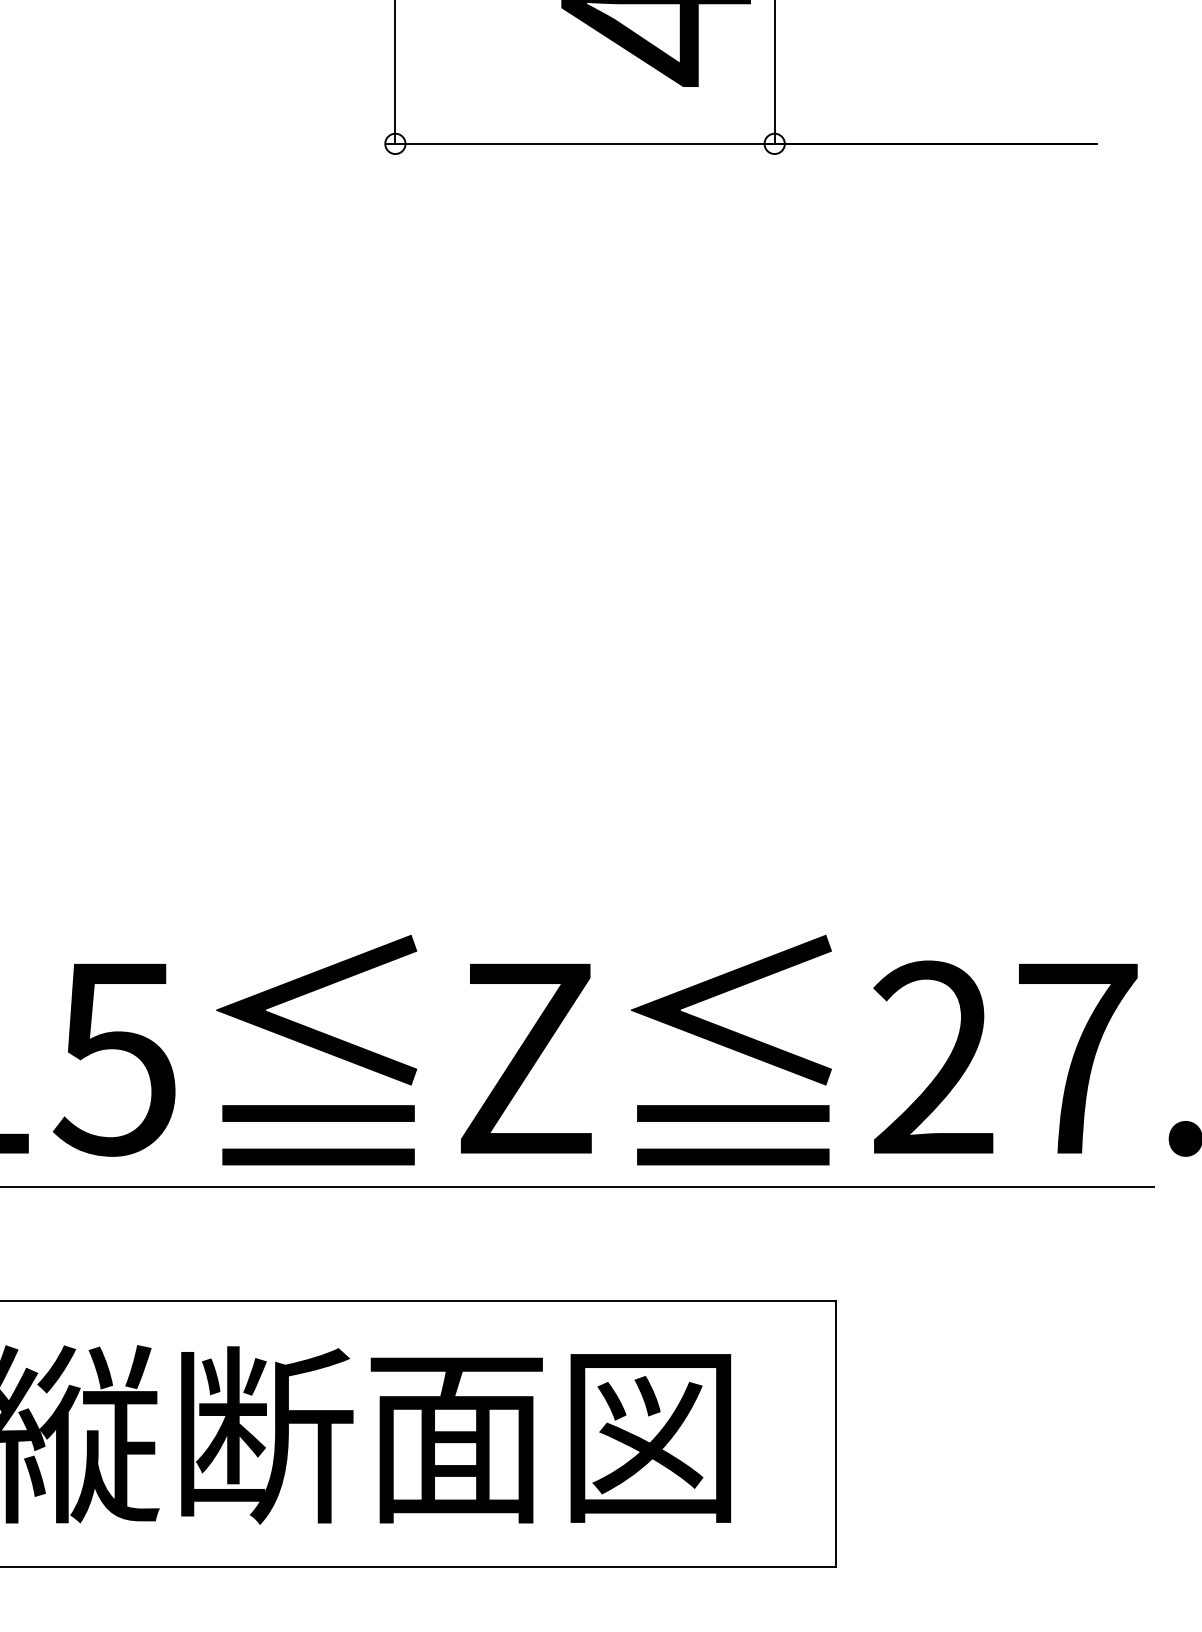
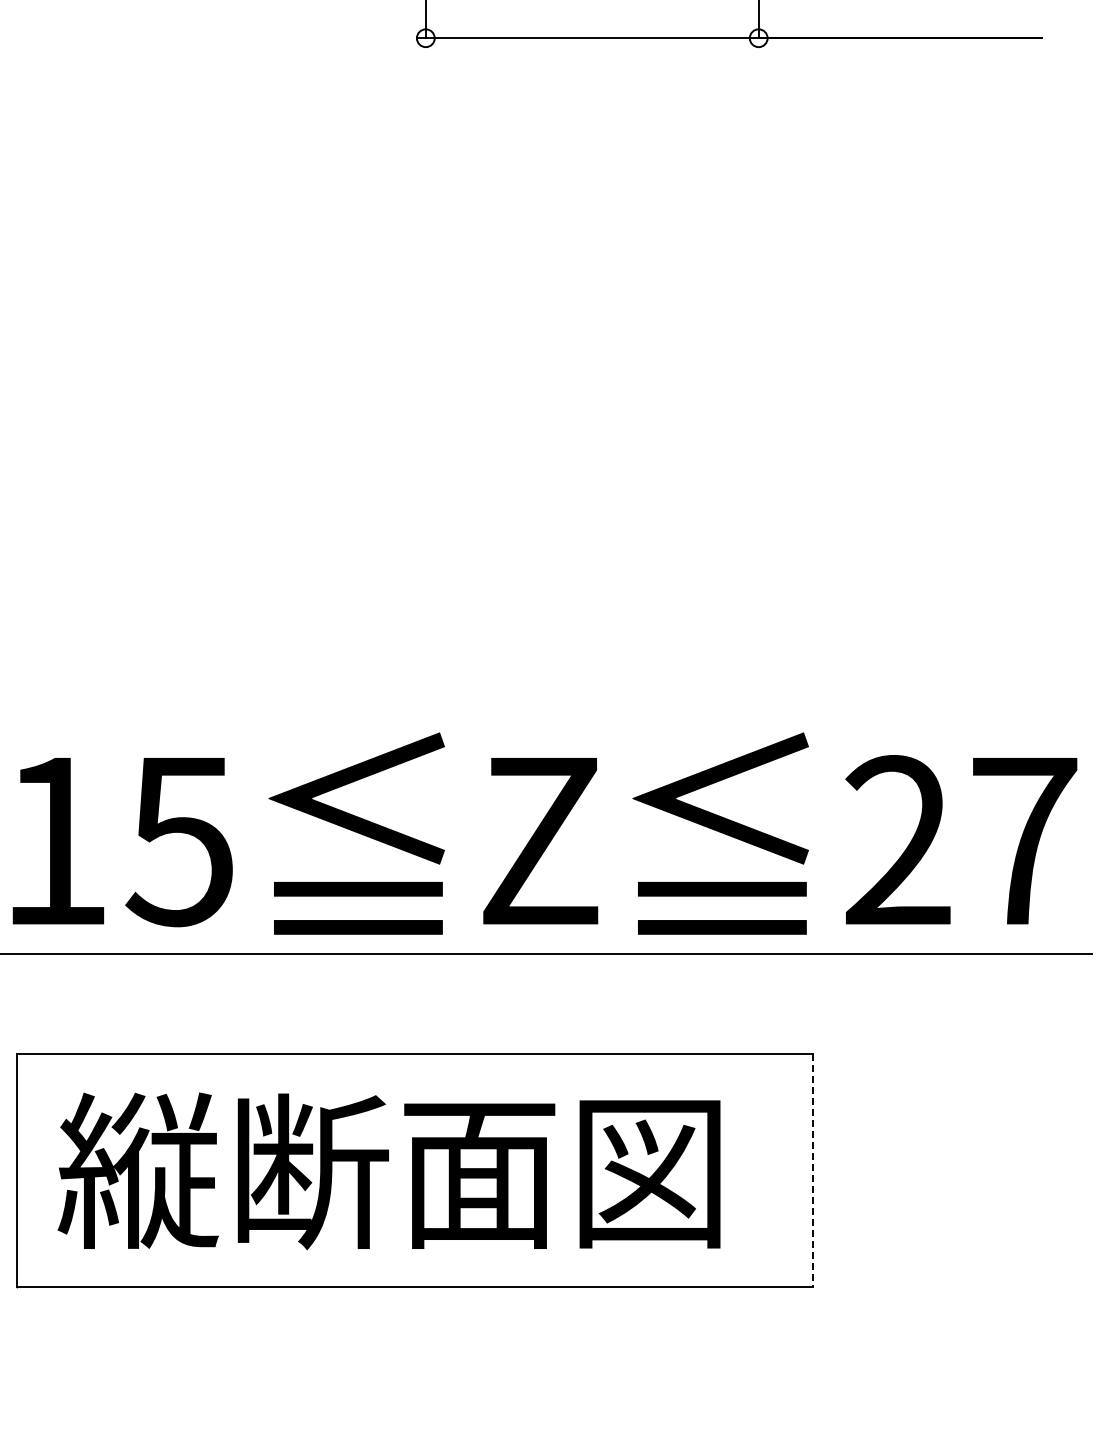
line: (835, 1433) -> (812, 1170), solid -> dashed

